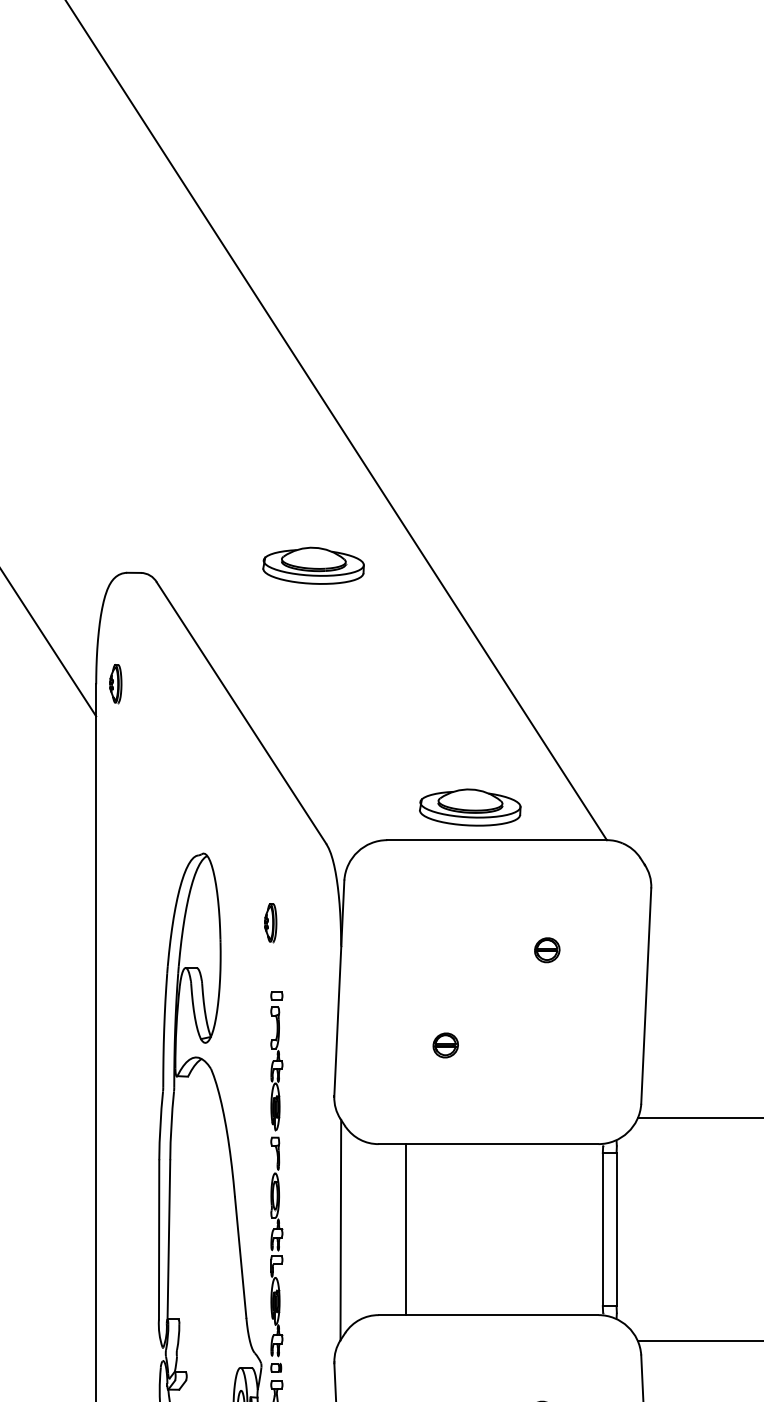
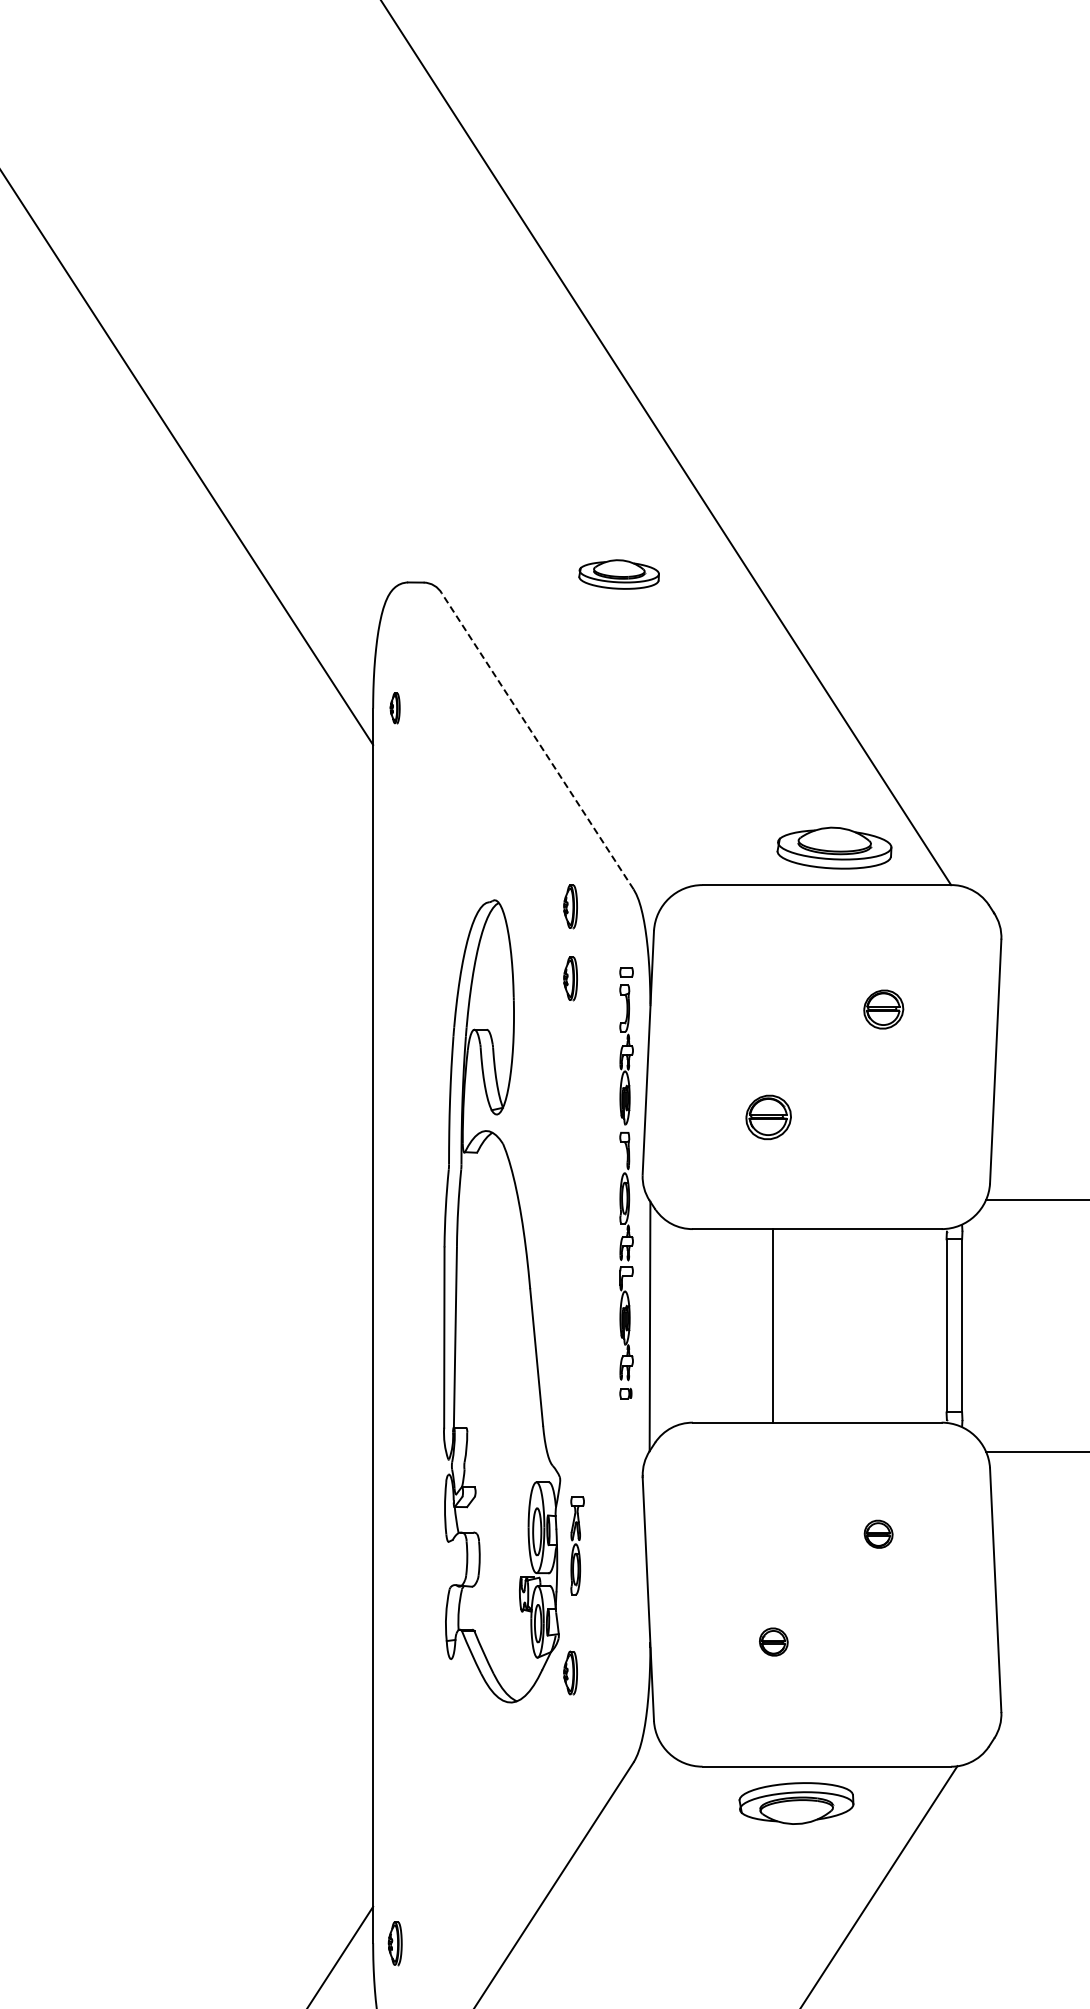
part: (312, 565) -> (618, 574), size x0.7
part: (115, 684) -> (394, 708), size x0.7
line: (241, 712) -> (537, 740), solid -> dashed
part: (470, 806) -> (834, 847), moved
part: (270, 859) -> (570, 906), added
part: (547, 950) -> (883, 1009), size x1.4
part: (445, 1045) -> (768, 1117), size x1.6
part: (276, 1182) -> (626, 1183), moved
line: (405, 1229) -> (773, 1325), moved

